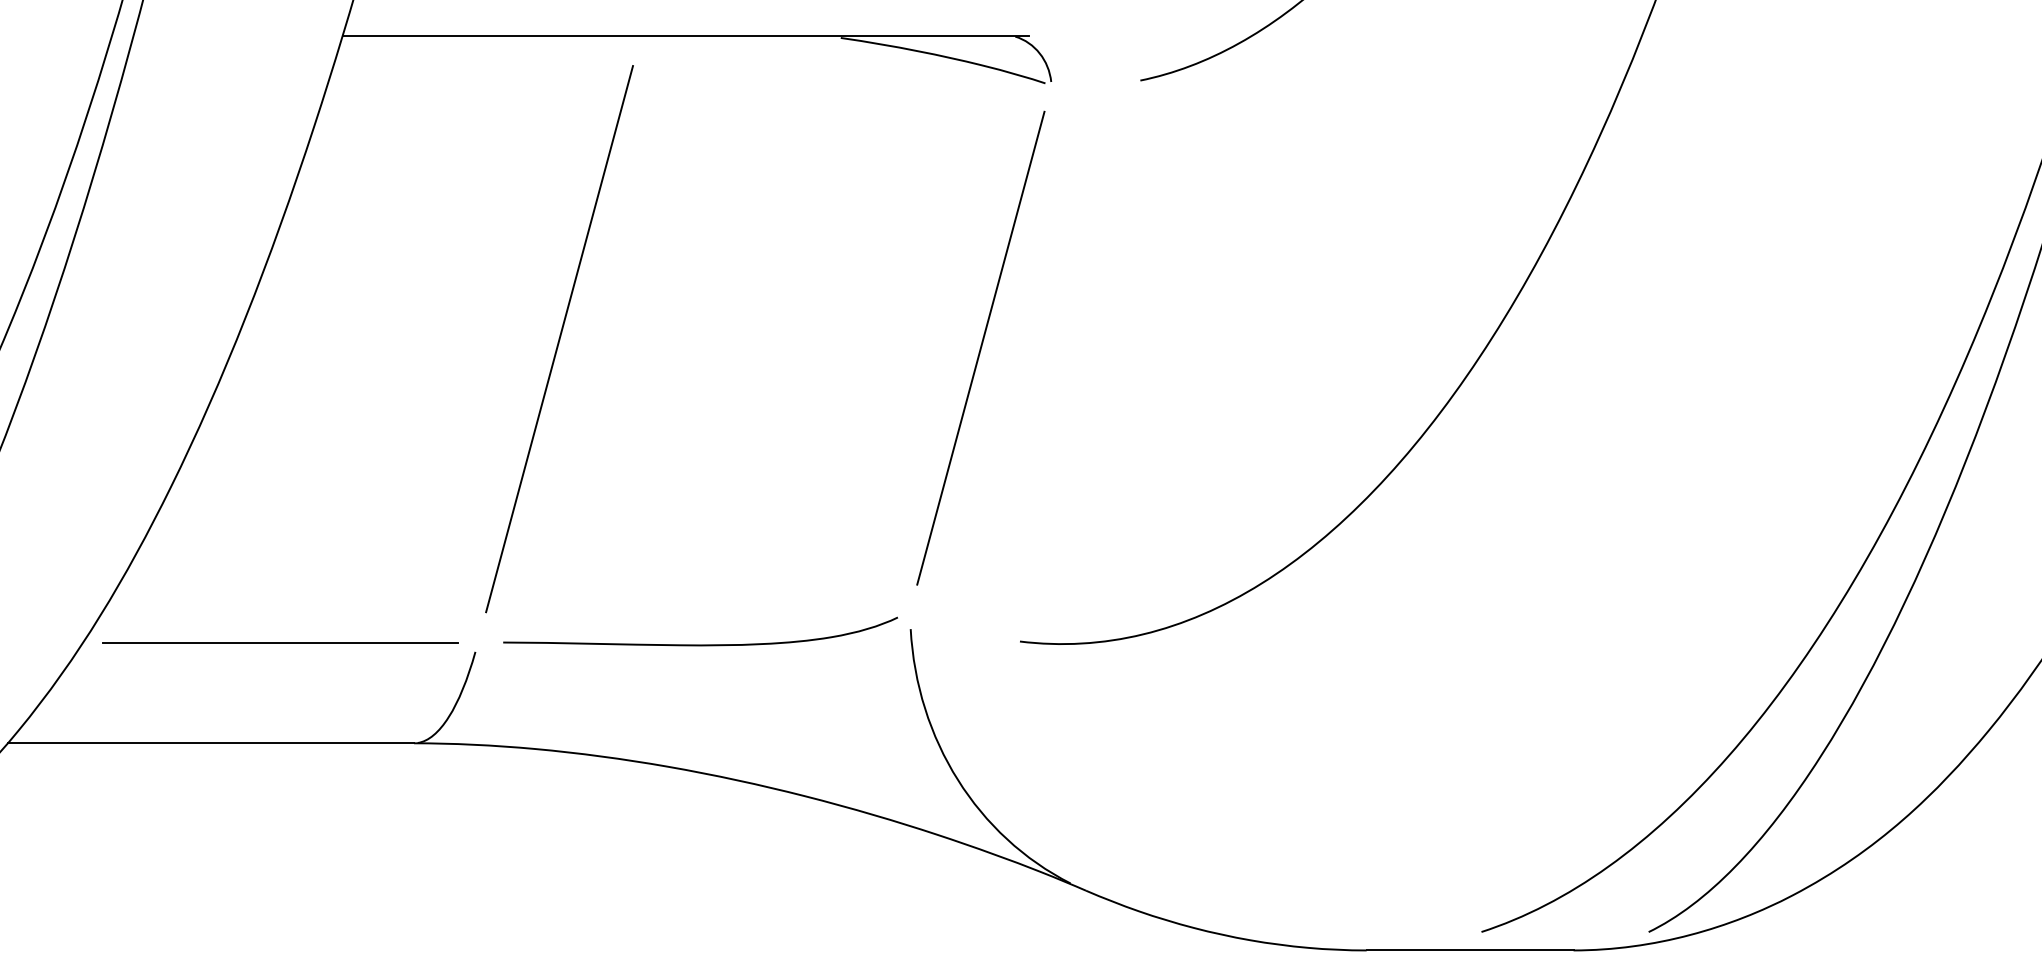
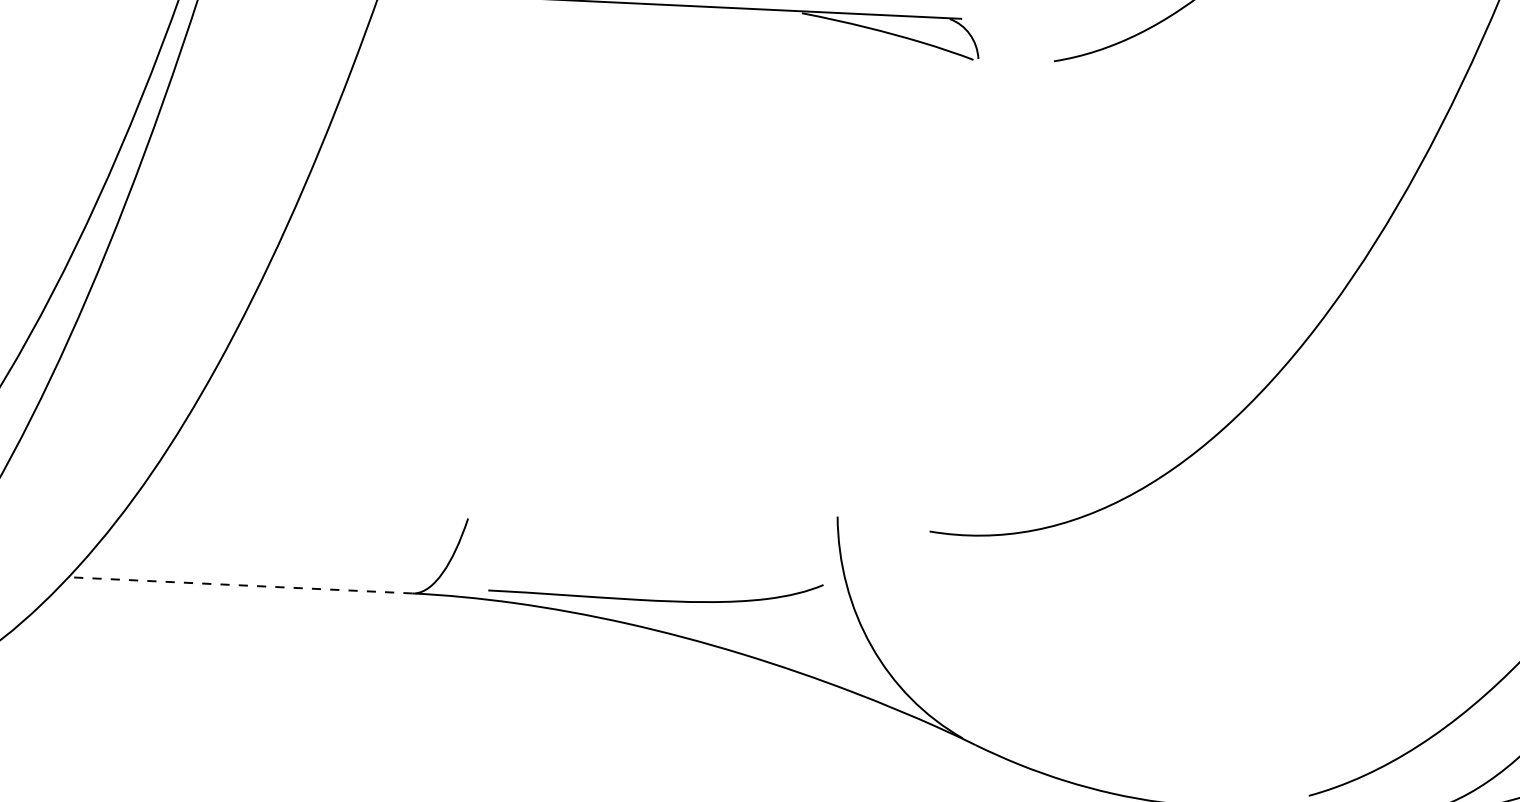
line: (559, 339) -> (551, 257), removed
line: (980, 347) -> (907, 280), removed
line: (280, 642) -> (303, 502), removed
curve: (700, 644) -> (655, 599), moved
line: (210, 743) -> (240, 585), solid -> dashed

